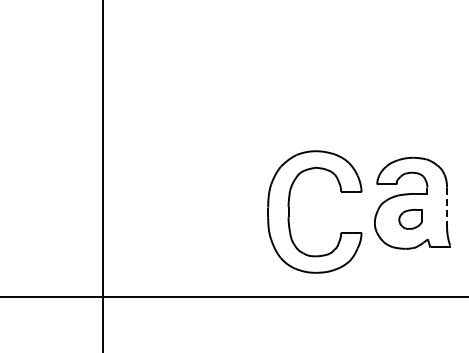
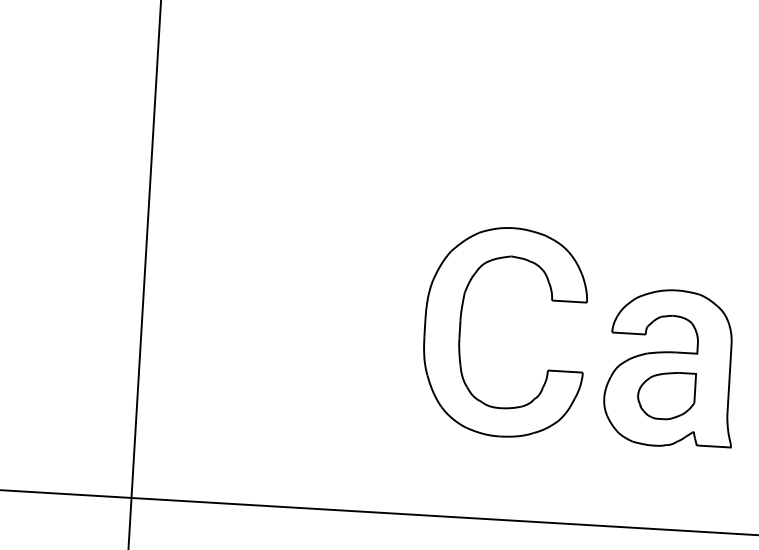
line: (447, 207) -> (730, 379), dashed -> solid
part: (289, 211) -> (461, 328), moved
part: (410, 218) -> (665, 394), size x1.43

